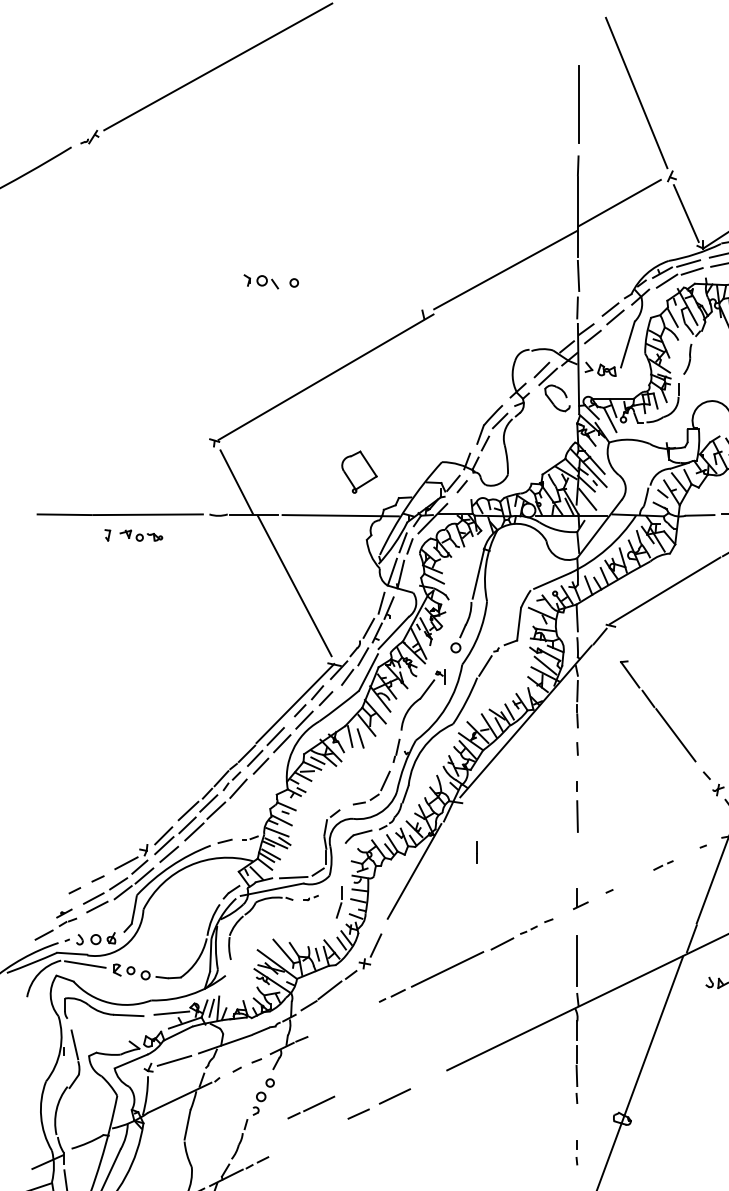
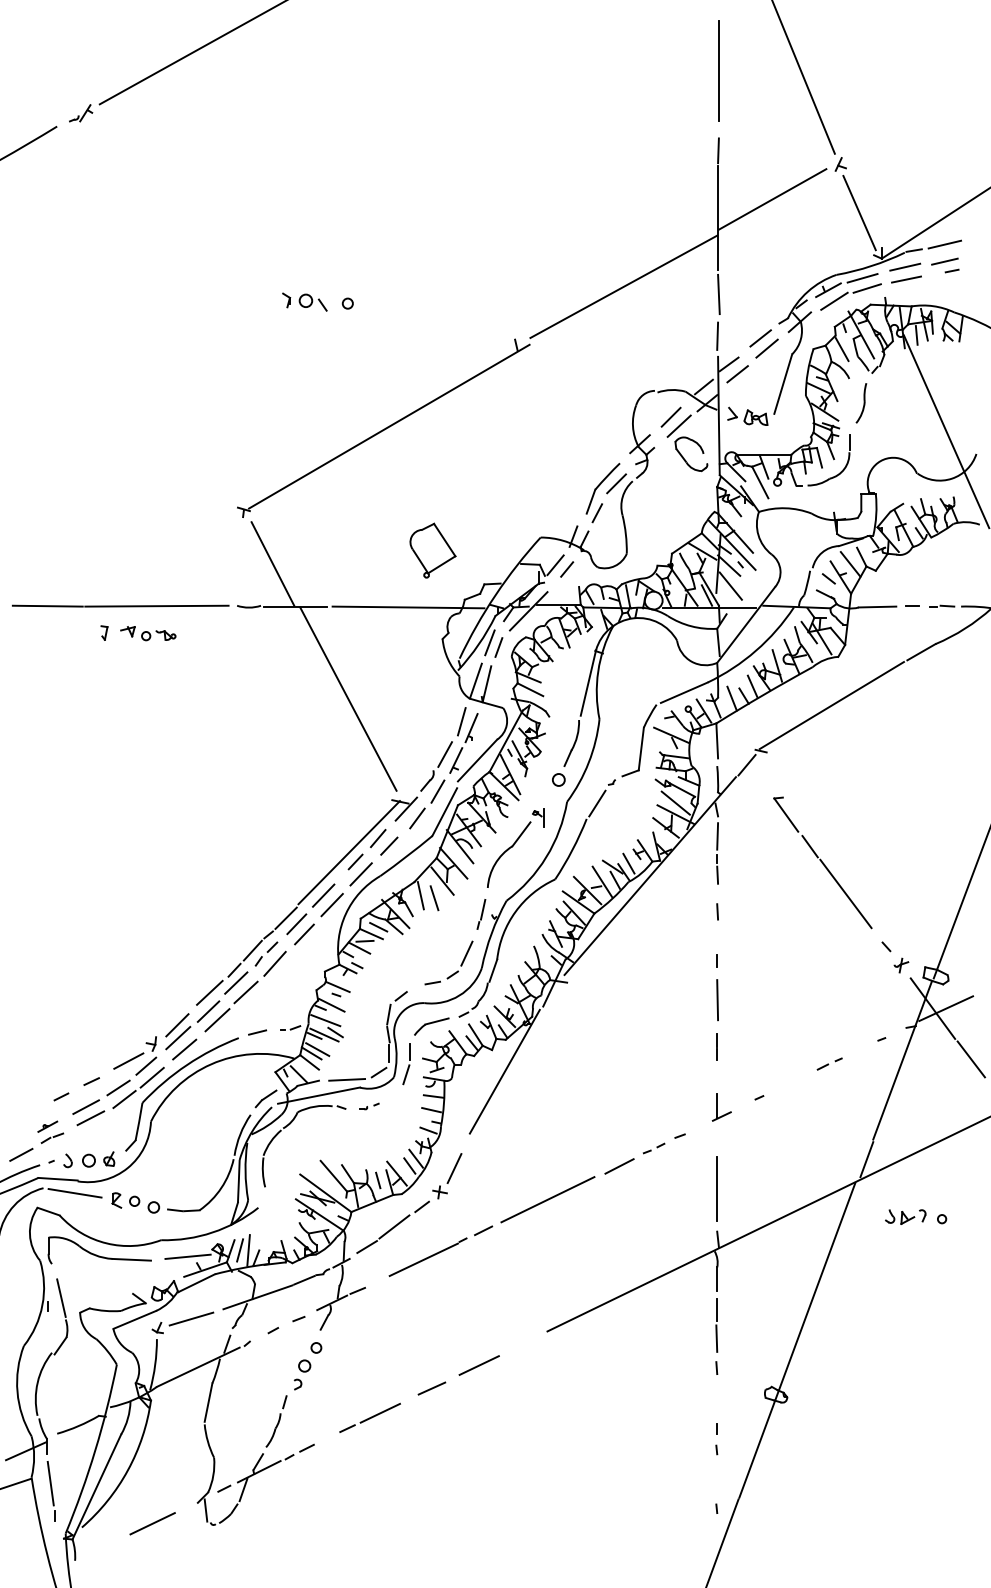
line: (476, 852) -> (716, 1046), moved
part: (339, 902) -> (406, 1064), moved
line: (352, 1015) -> (423, 1259), added
line: (310, 1107) -> (369, 1417), moved

